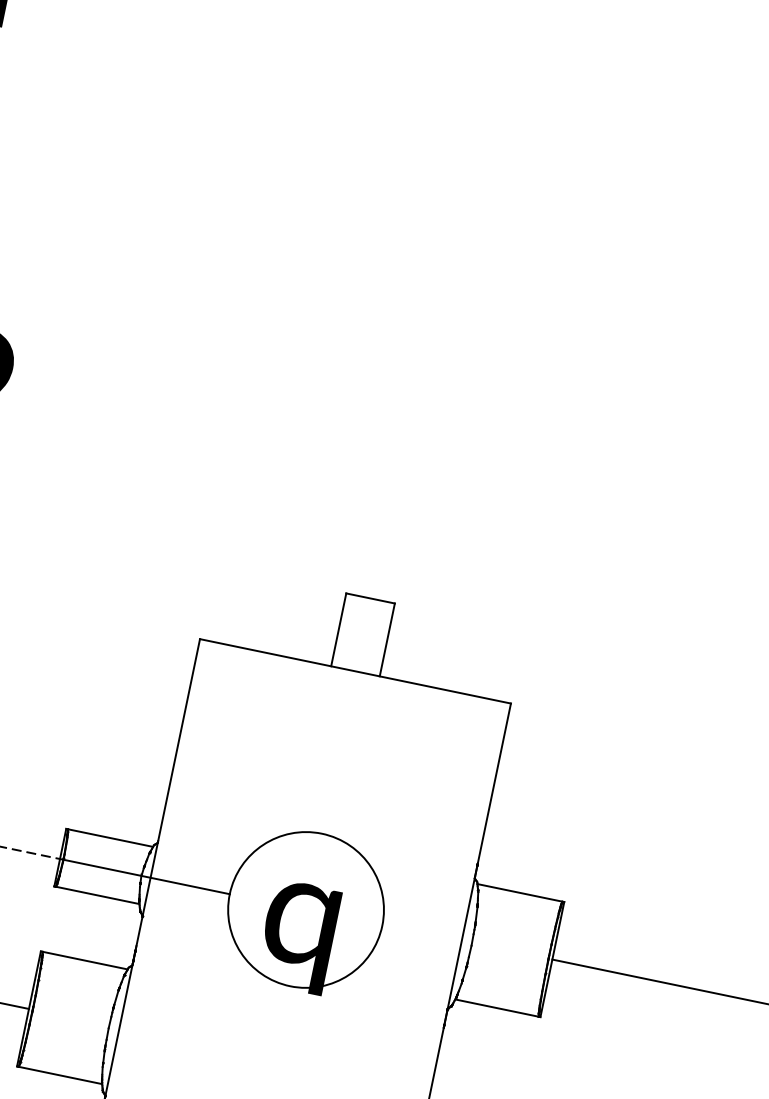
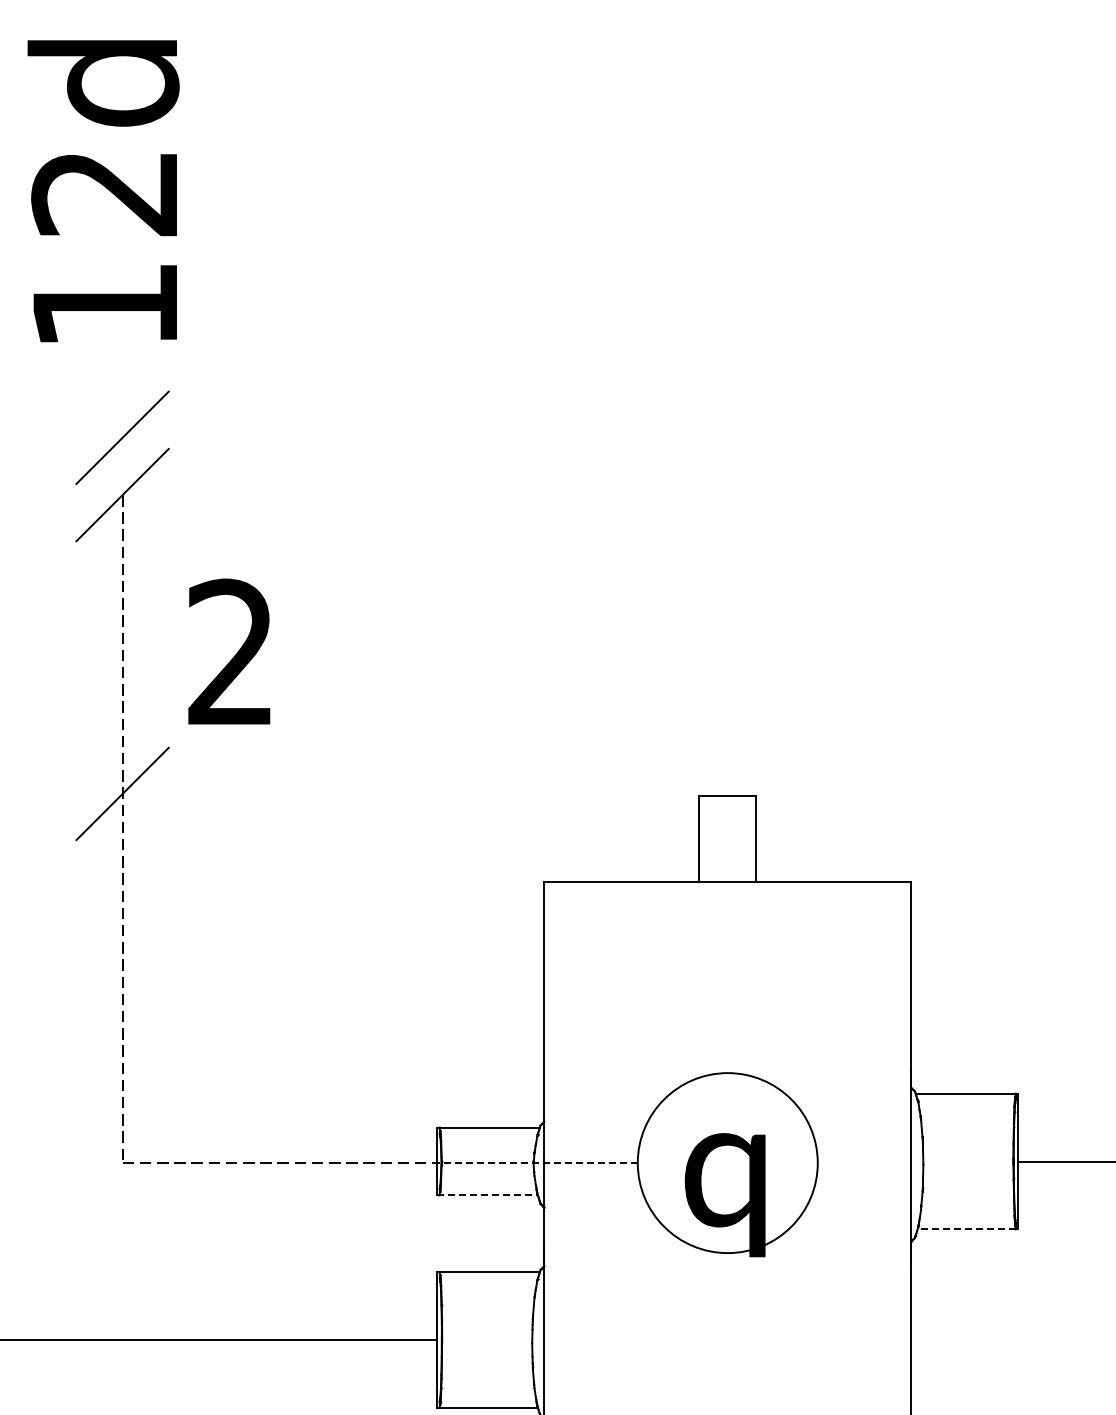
line: (144, 876) -> (537, 1163), solid -> dashed
line: (97, 895) -> (488, 1195), solid -> dashed
line: (496, 1008) -> (966, 1229), solid -> dashed

